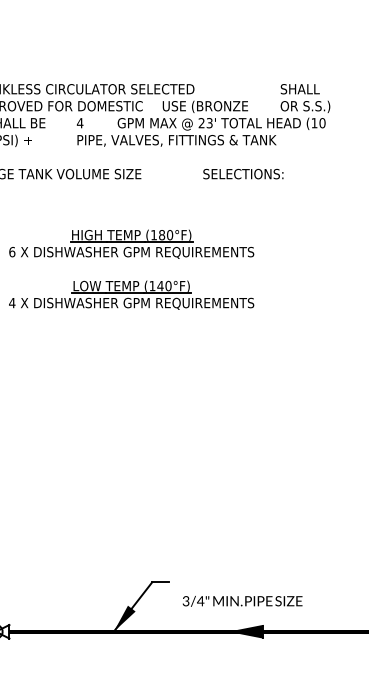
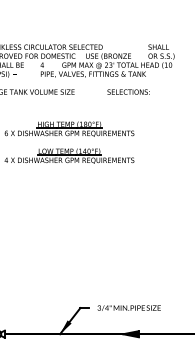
text: (241, 600) -> (128, 307), moved

